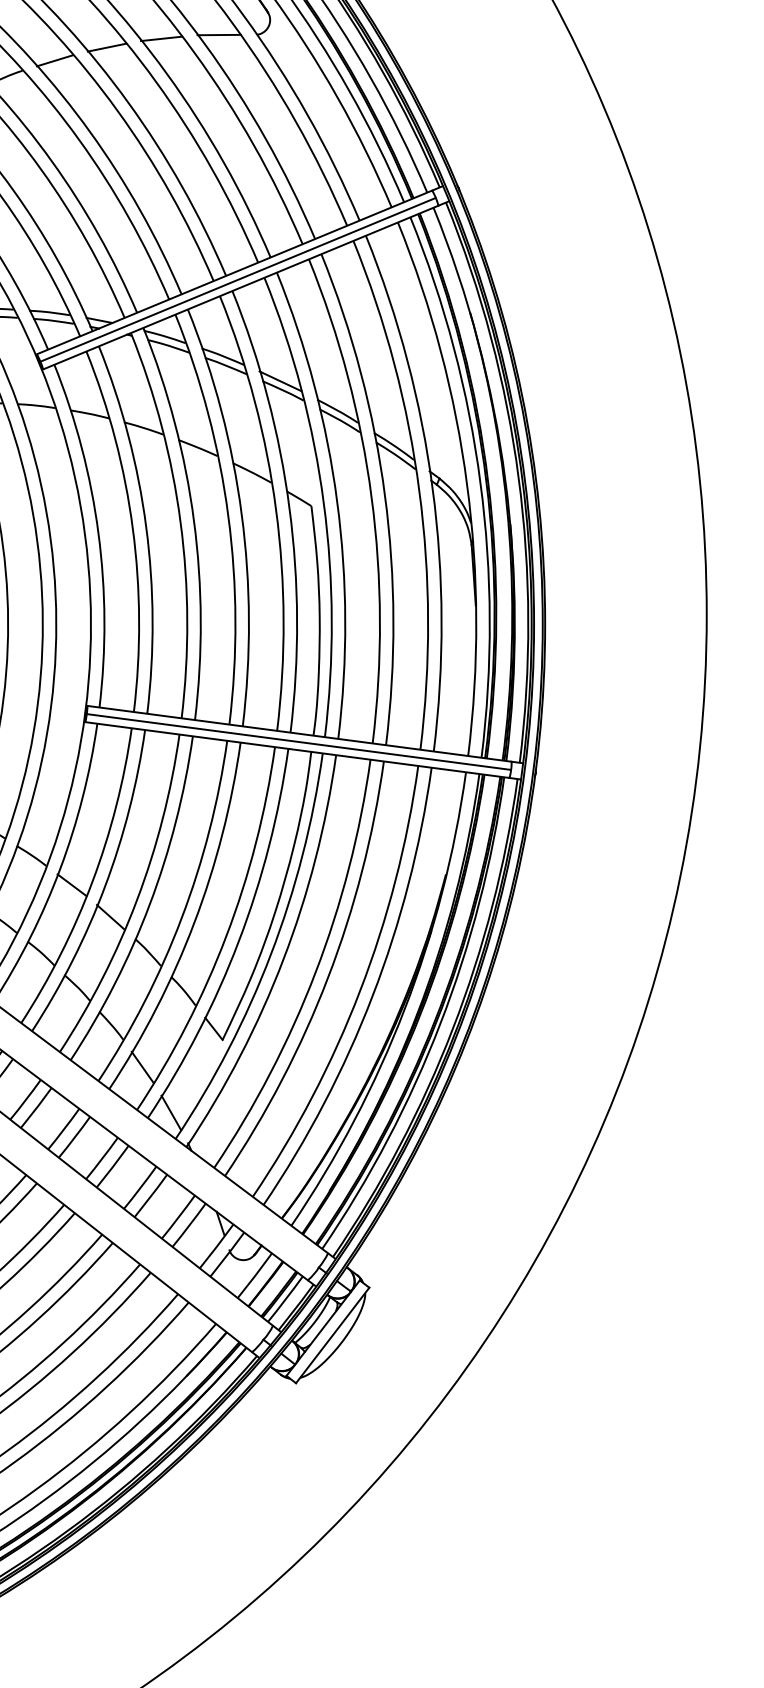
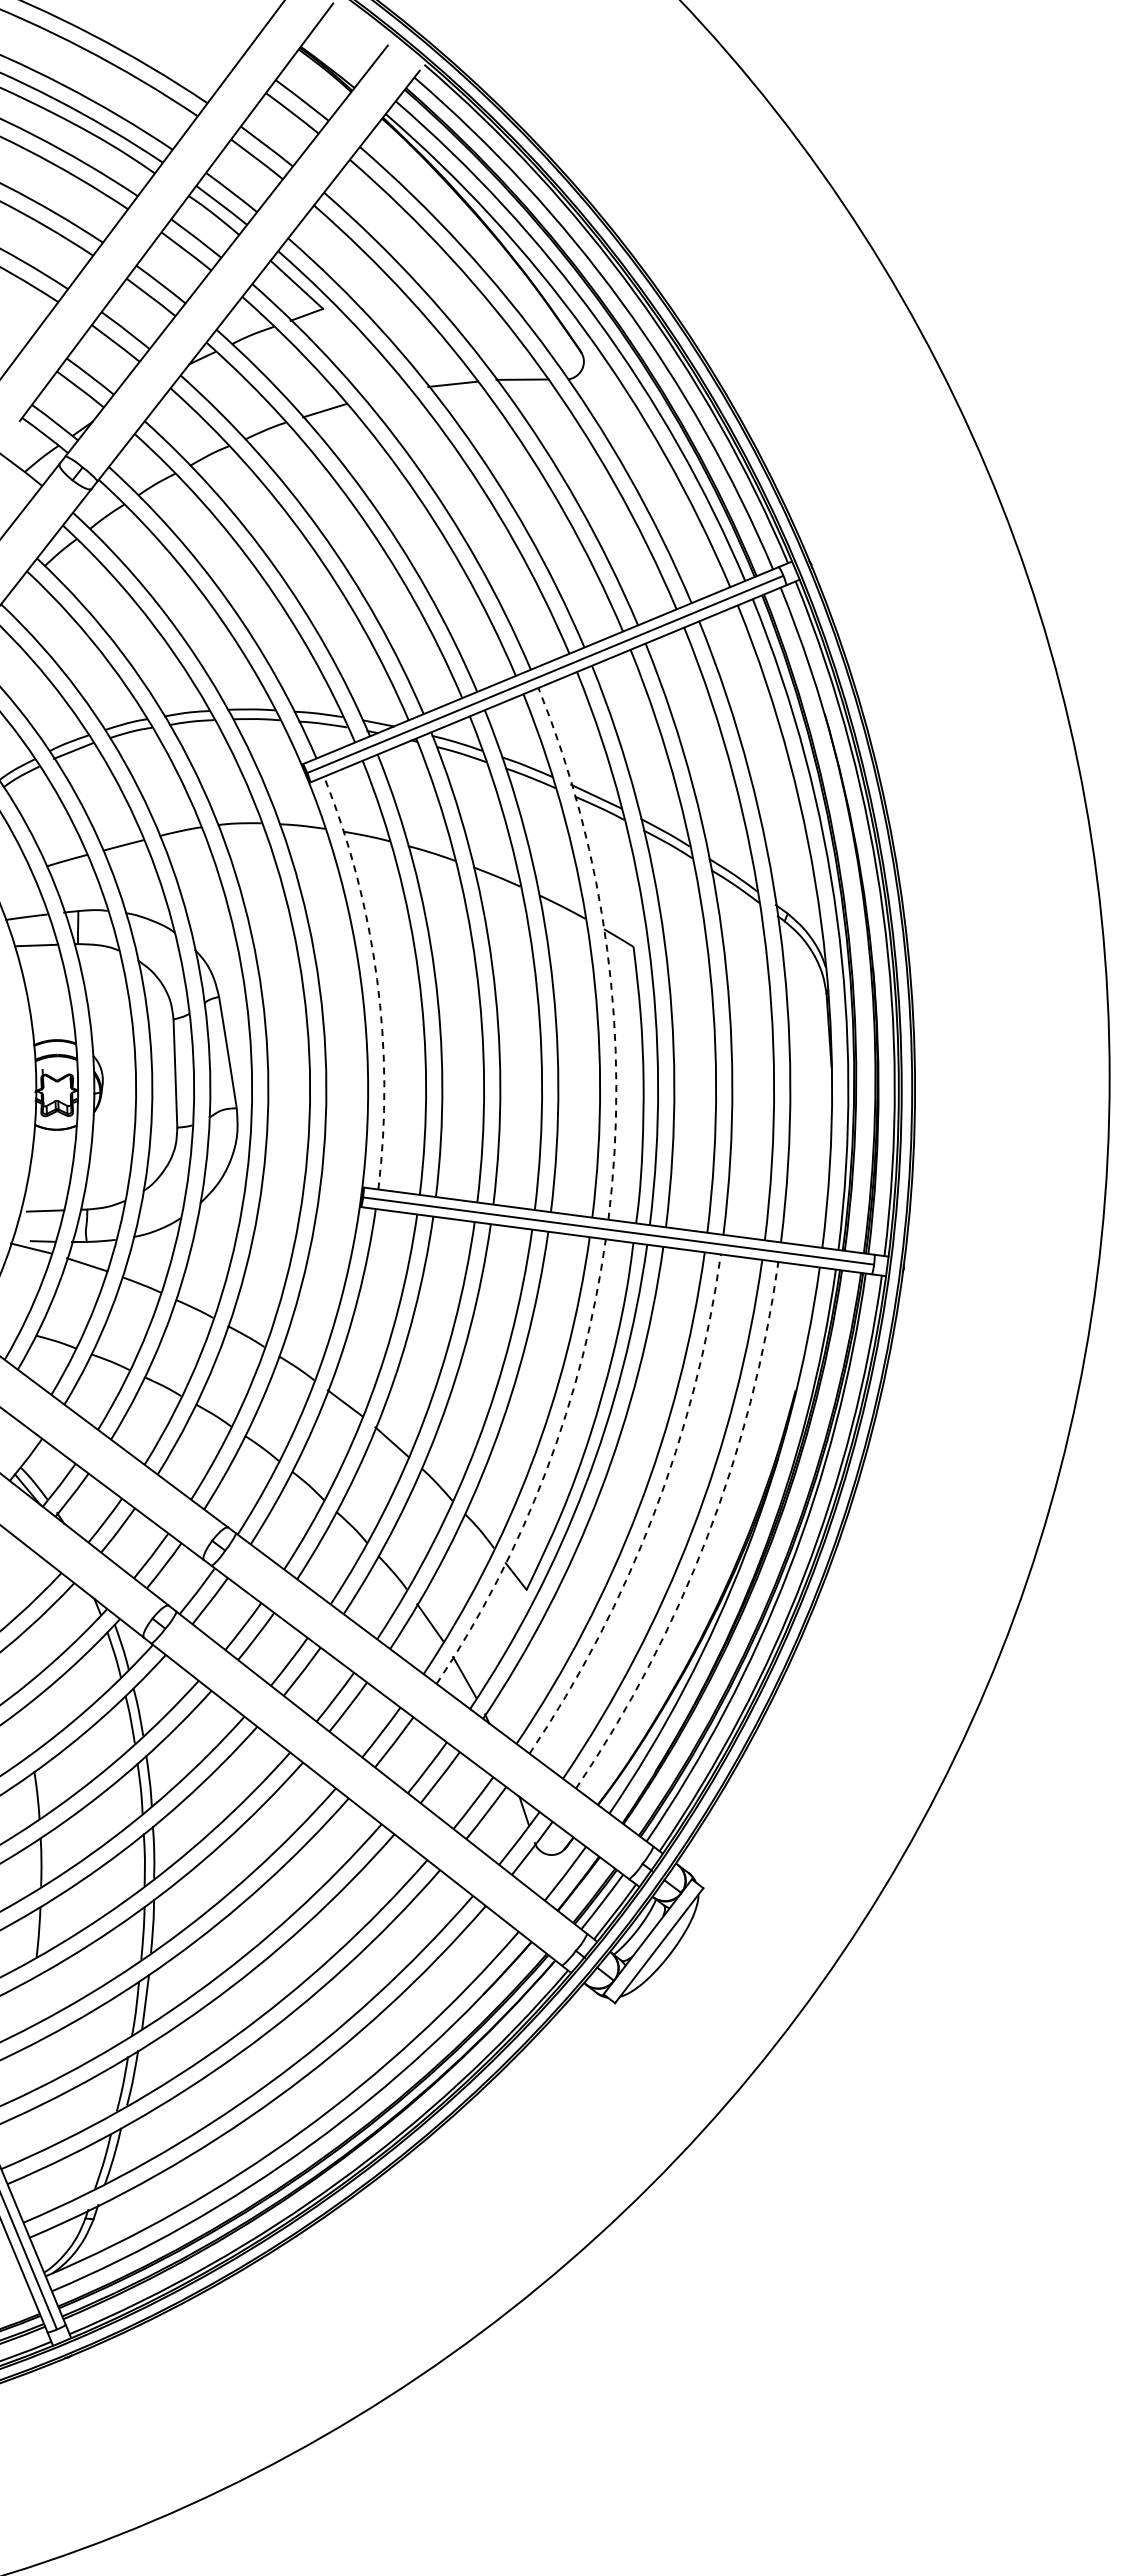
line: (107, 47) -> (387, 394), removed
arc: (289, 508) -> (607, 949), solid -> dashed
arc: (98, 533) -> (377, 979), solid -> dashed
arc: (239, 941) -> (546, 1471), solid -> dashed
arc: (327, 977) -> (653, 1514), solid -> dashed
arc: (372, 995) -> (707, 1536), solid -> dashed

